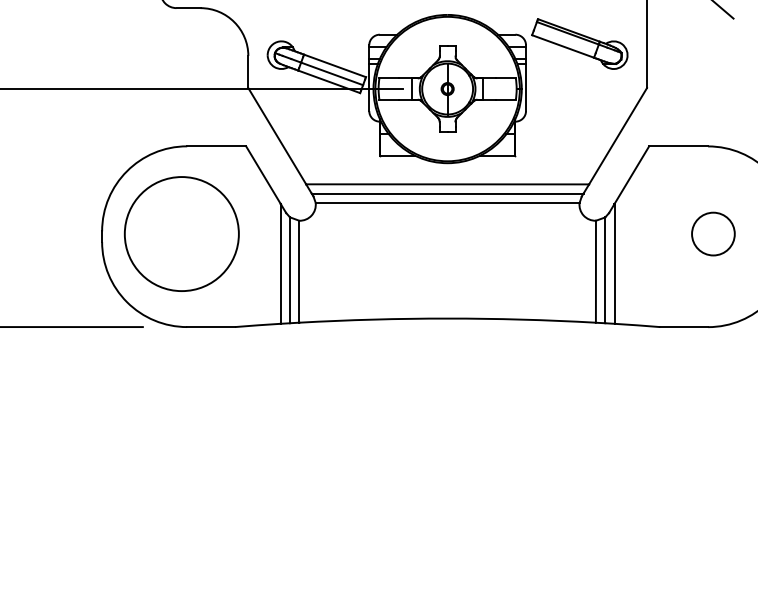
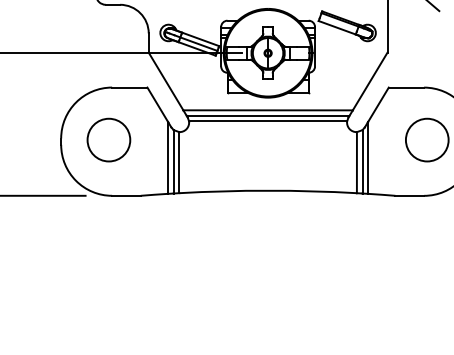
circle: (181, 233) -> (108, 139), size x0.62
circle: (712, 233) -> (426, 139), size x1.67

